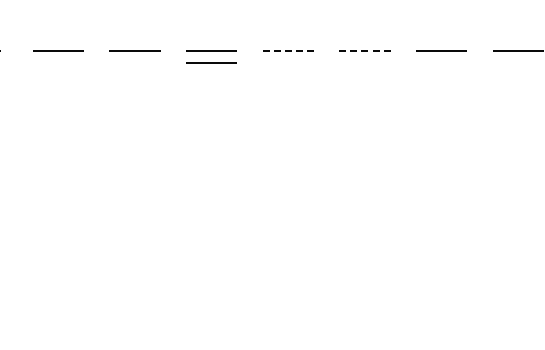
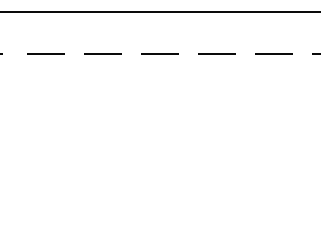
line: (288, 51) -> (217, 54), dashed -> solid
line: (364, 51) -> (273, 54), dashed -> solid
line: (211, 62) -> (159, 62), removed

